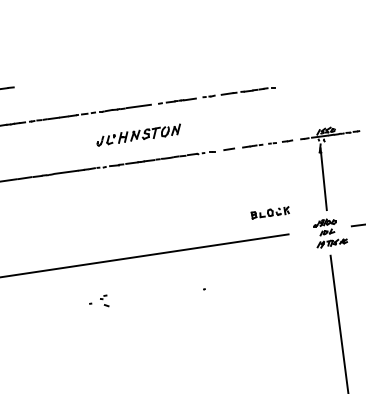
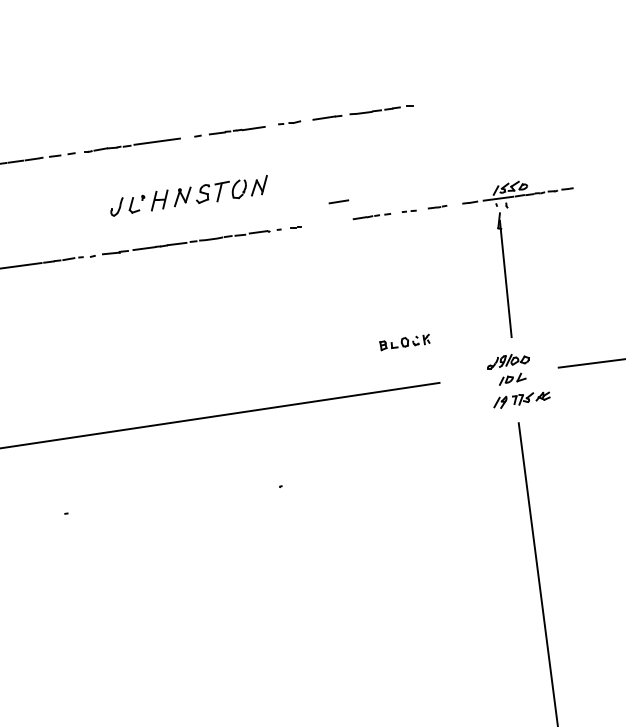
part: (138, 134) -> (188, 194), moved
line: (228, 148) -> (337, 200), moved
part: (269, 212) -> (403, 341), size x0.7
part: (104, 300) -> (92, 507), removed

